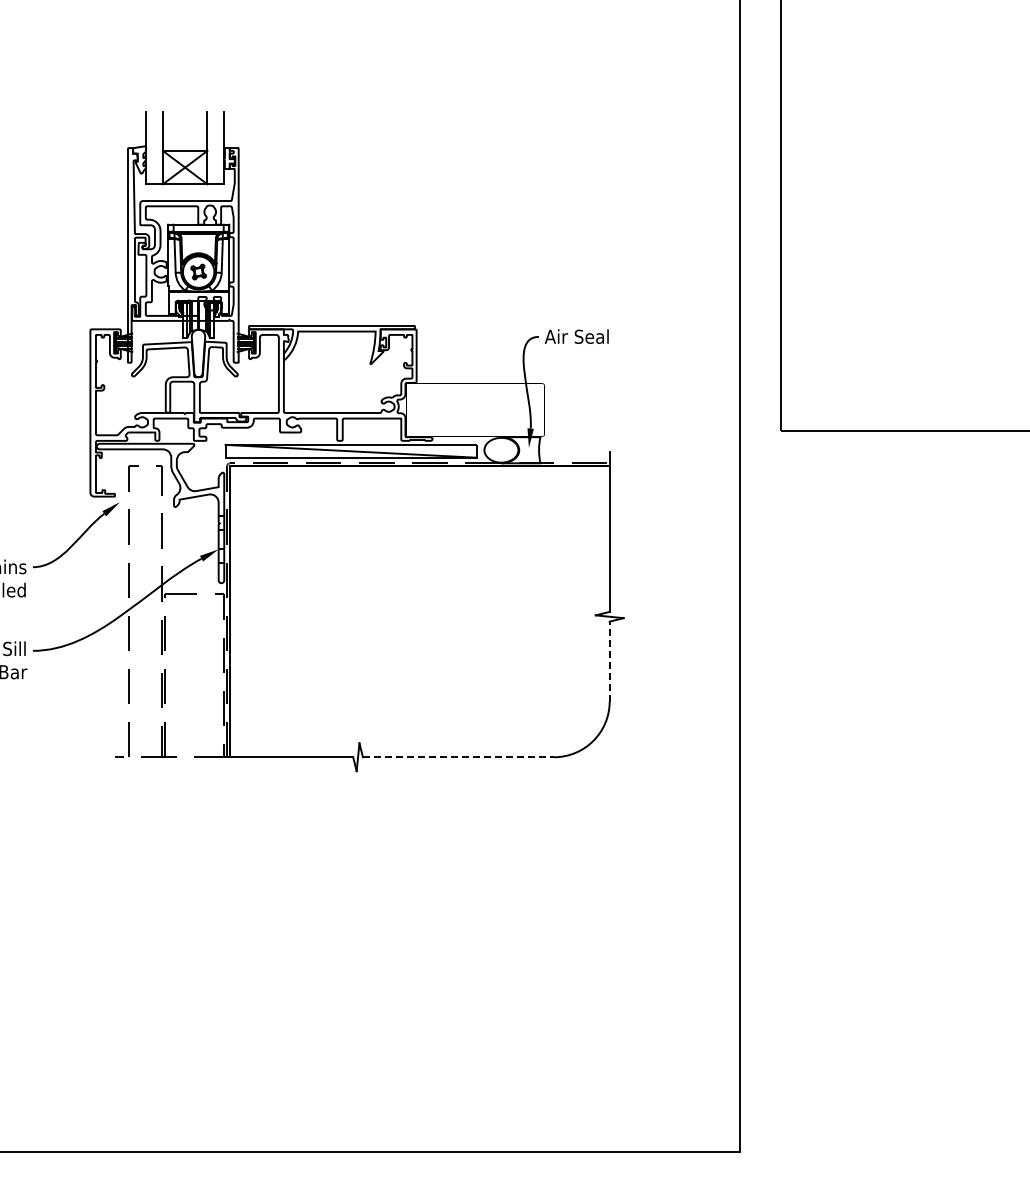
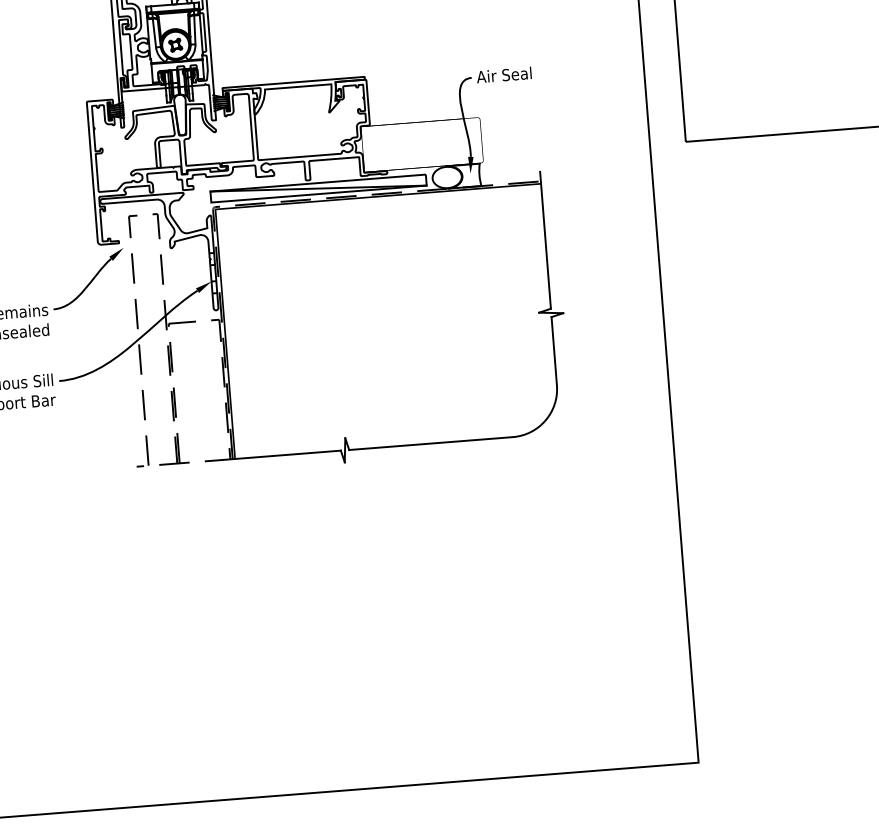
line: (609, 661) -> (554, 351), dashed -> solid
line: (458, 757) -> (431, 443), dashed -> solid

